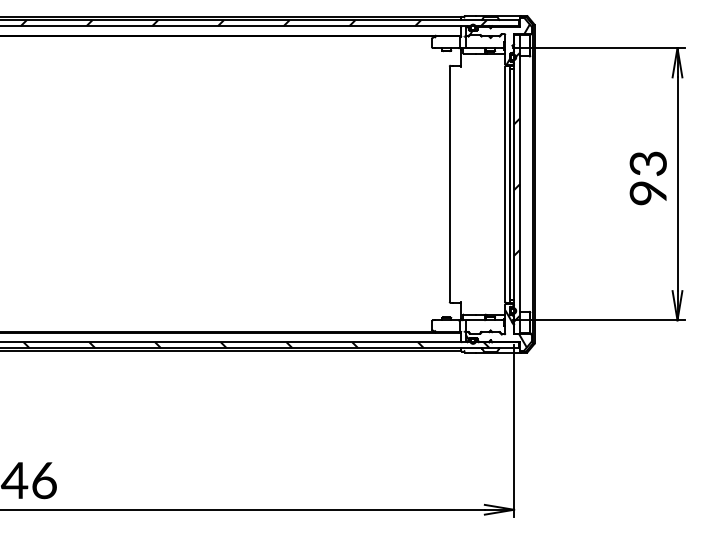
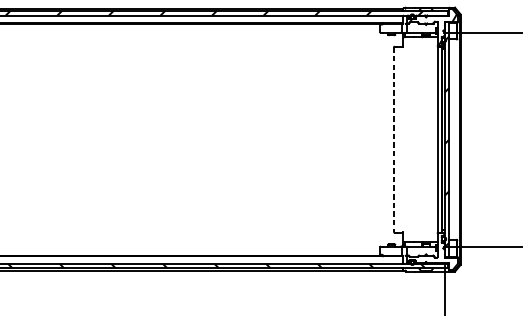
line: (449, 184) -> (393, 139), solid -> dashed
hatch: (495, 328) -> (429, 252), removed

